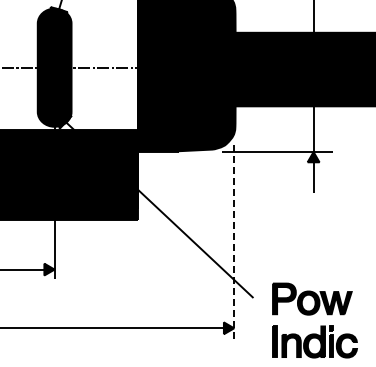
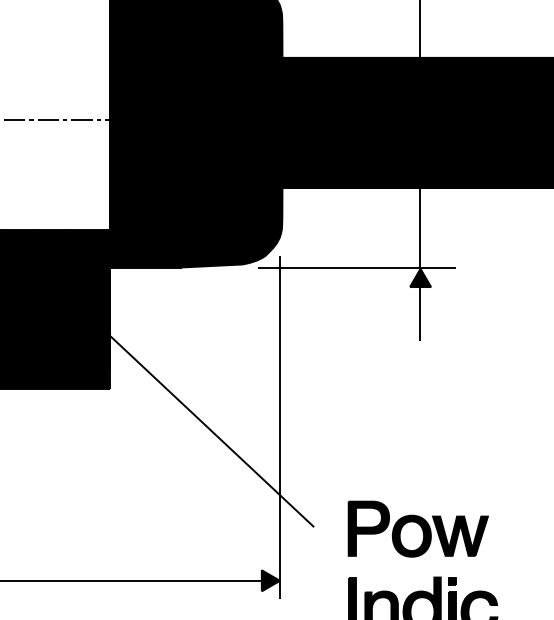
line: (234, 241) -> (280, 427), dashed -> solid

